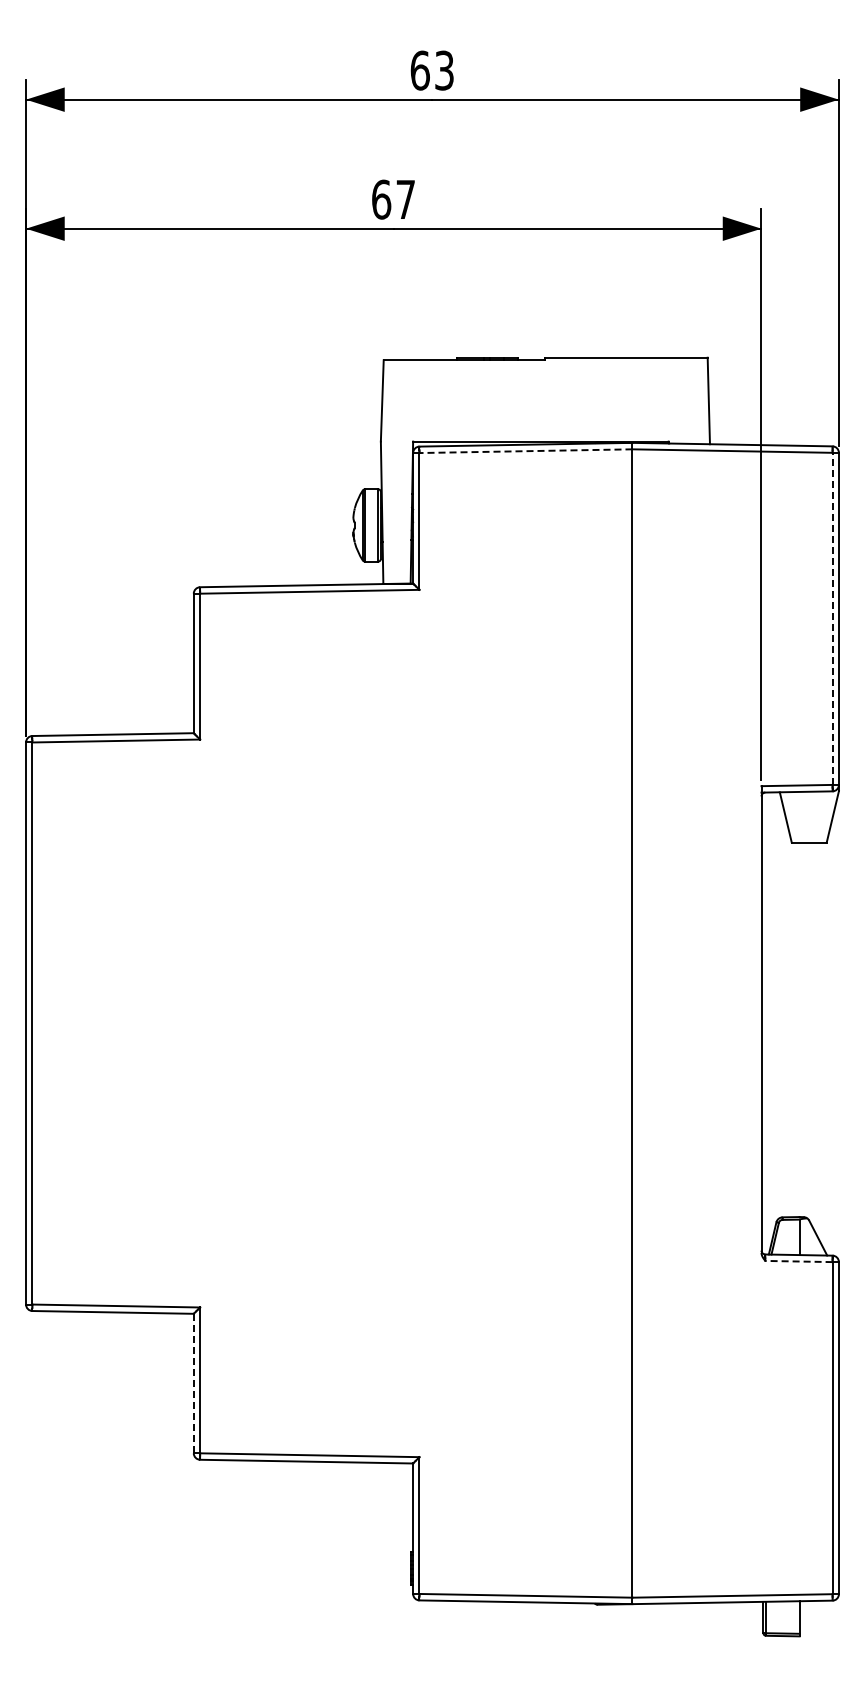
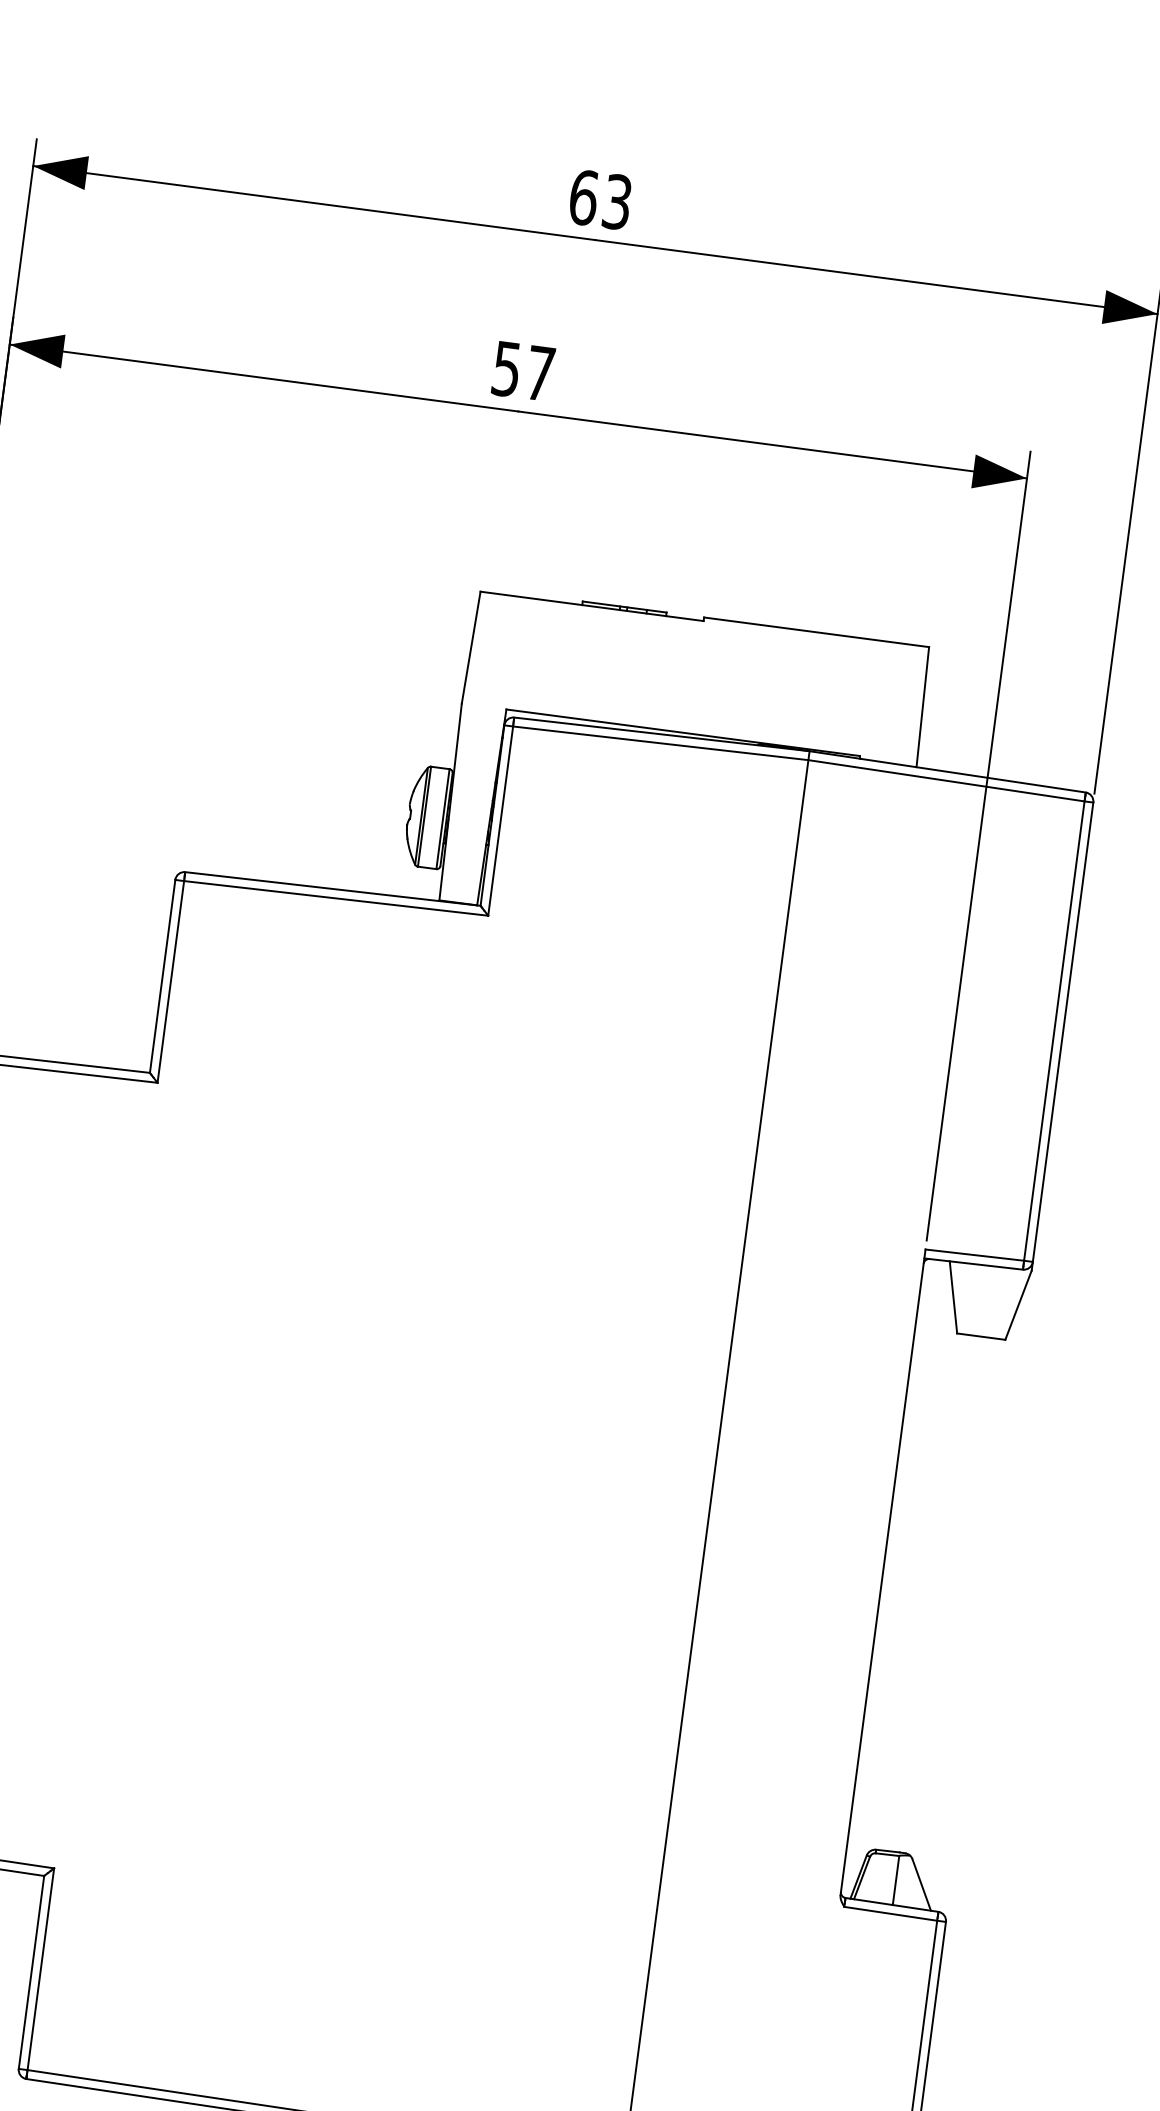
text: (381, 199) -> (506, 368), 67 -> 57
line: (525, 451) -> (660, 743), dashed -> solid
line: (832, 618) -> (1054, 1030), dashed -> solid
line: (798, 1261) -> (890, 1913), dashed -> solid
line: (193, 1383) -> (31, 1972), dashed -> solid

